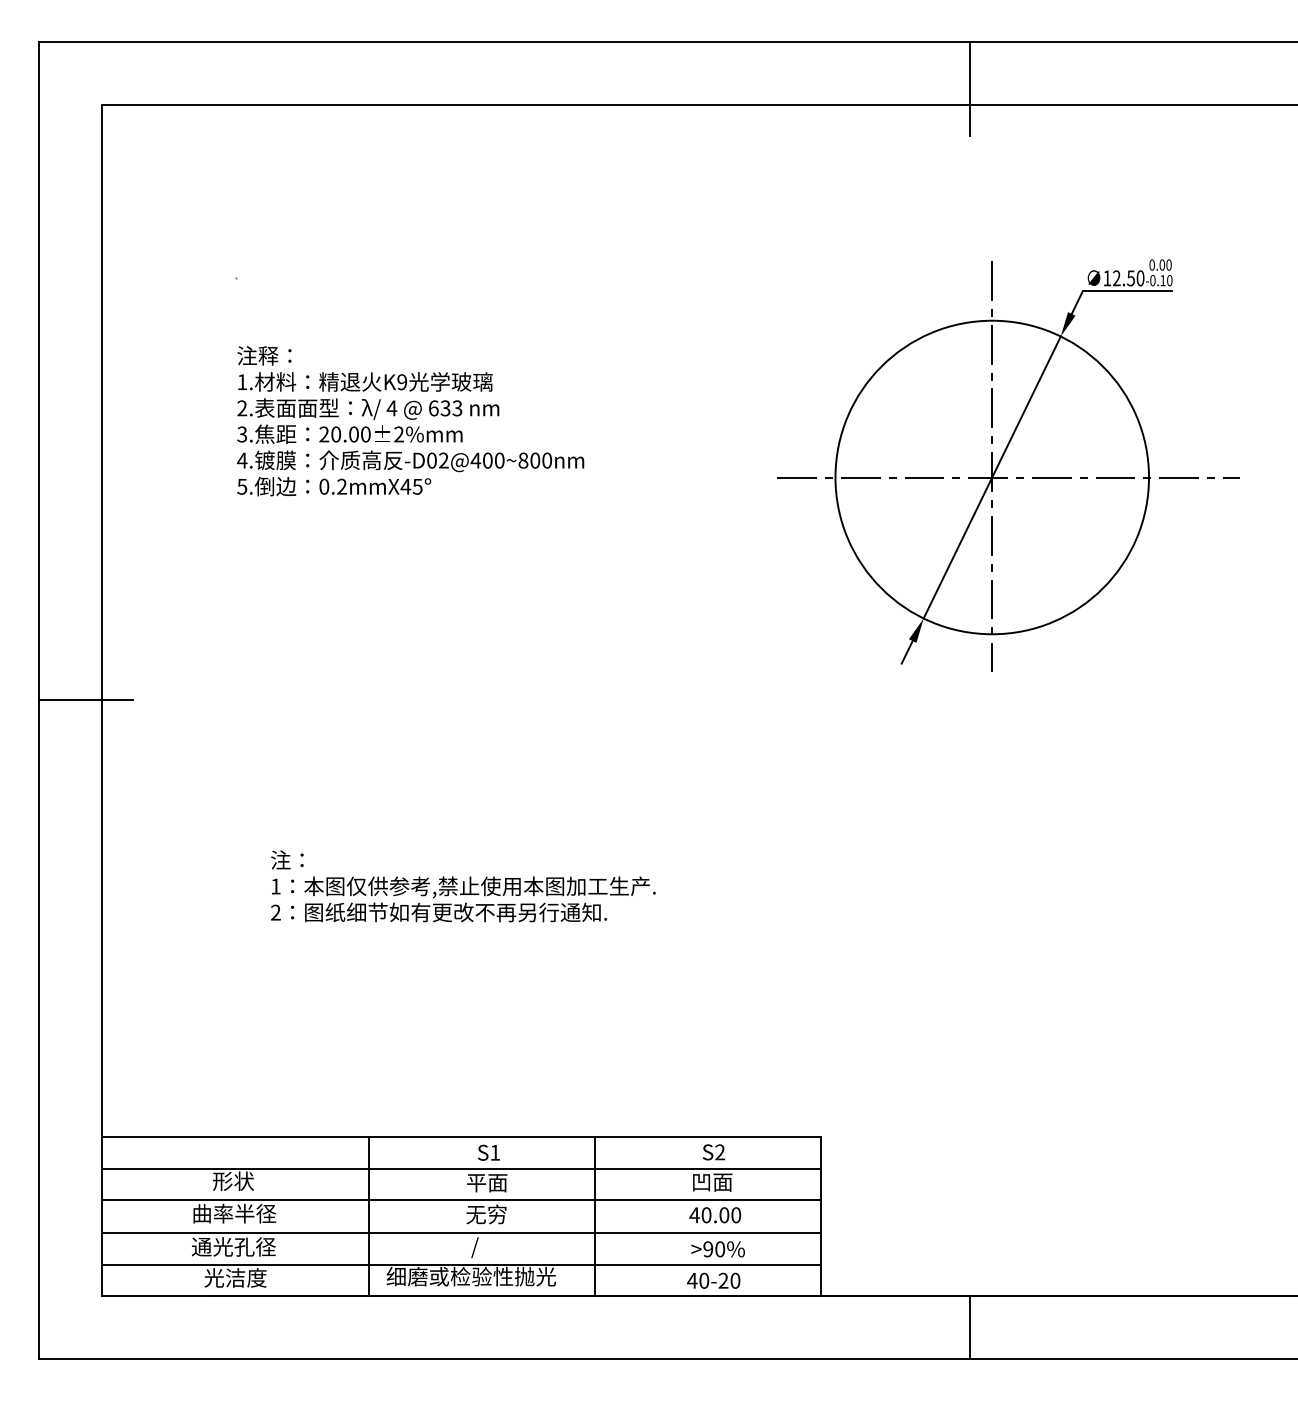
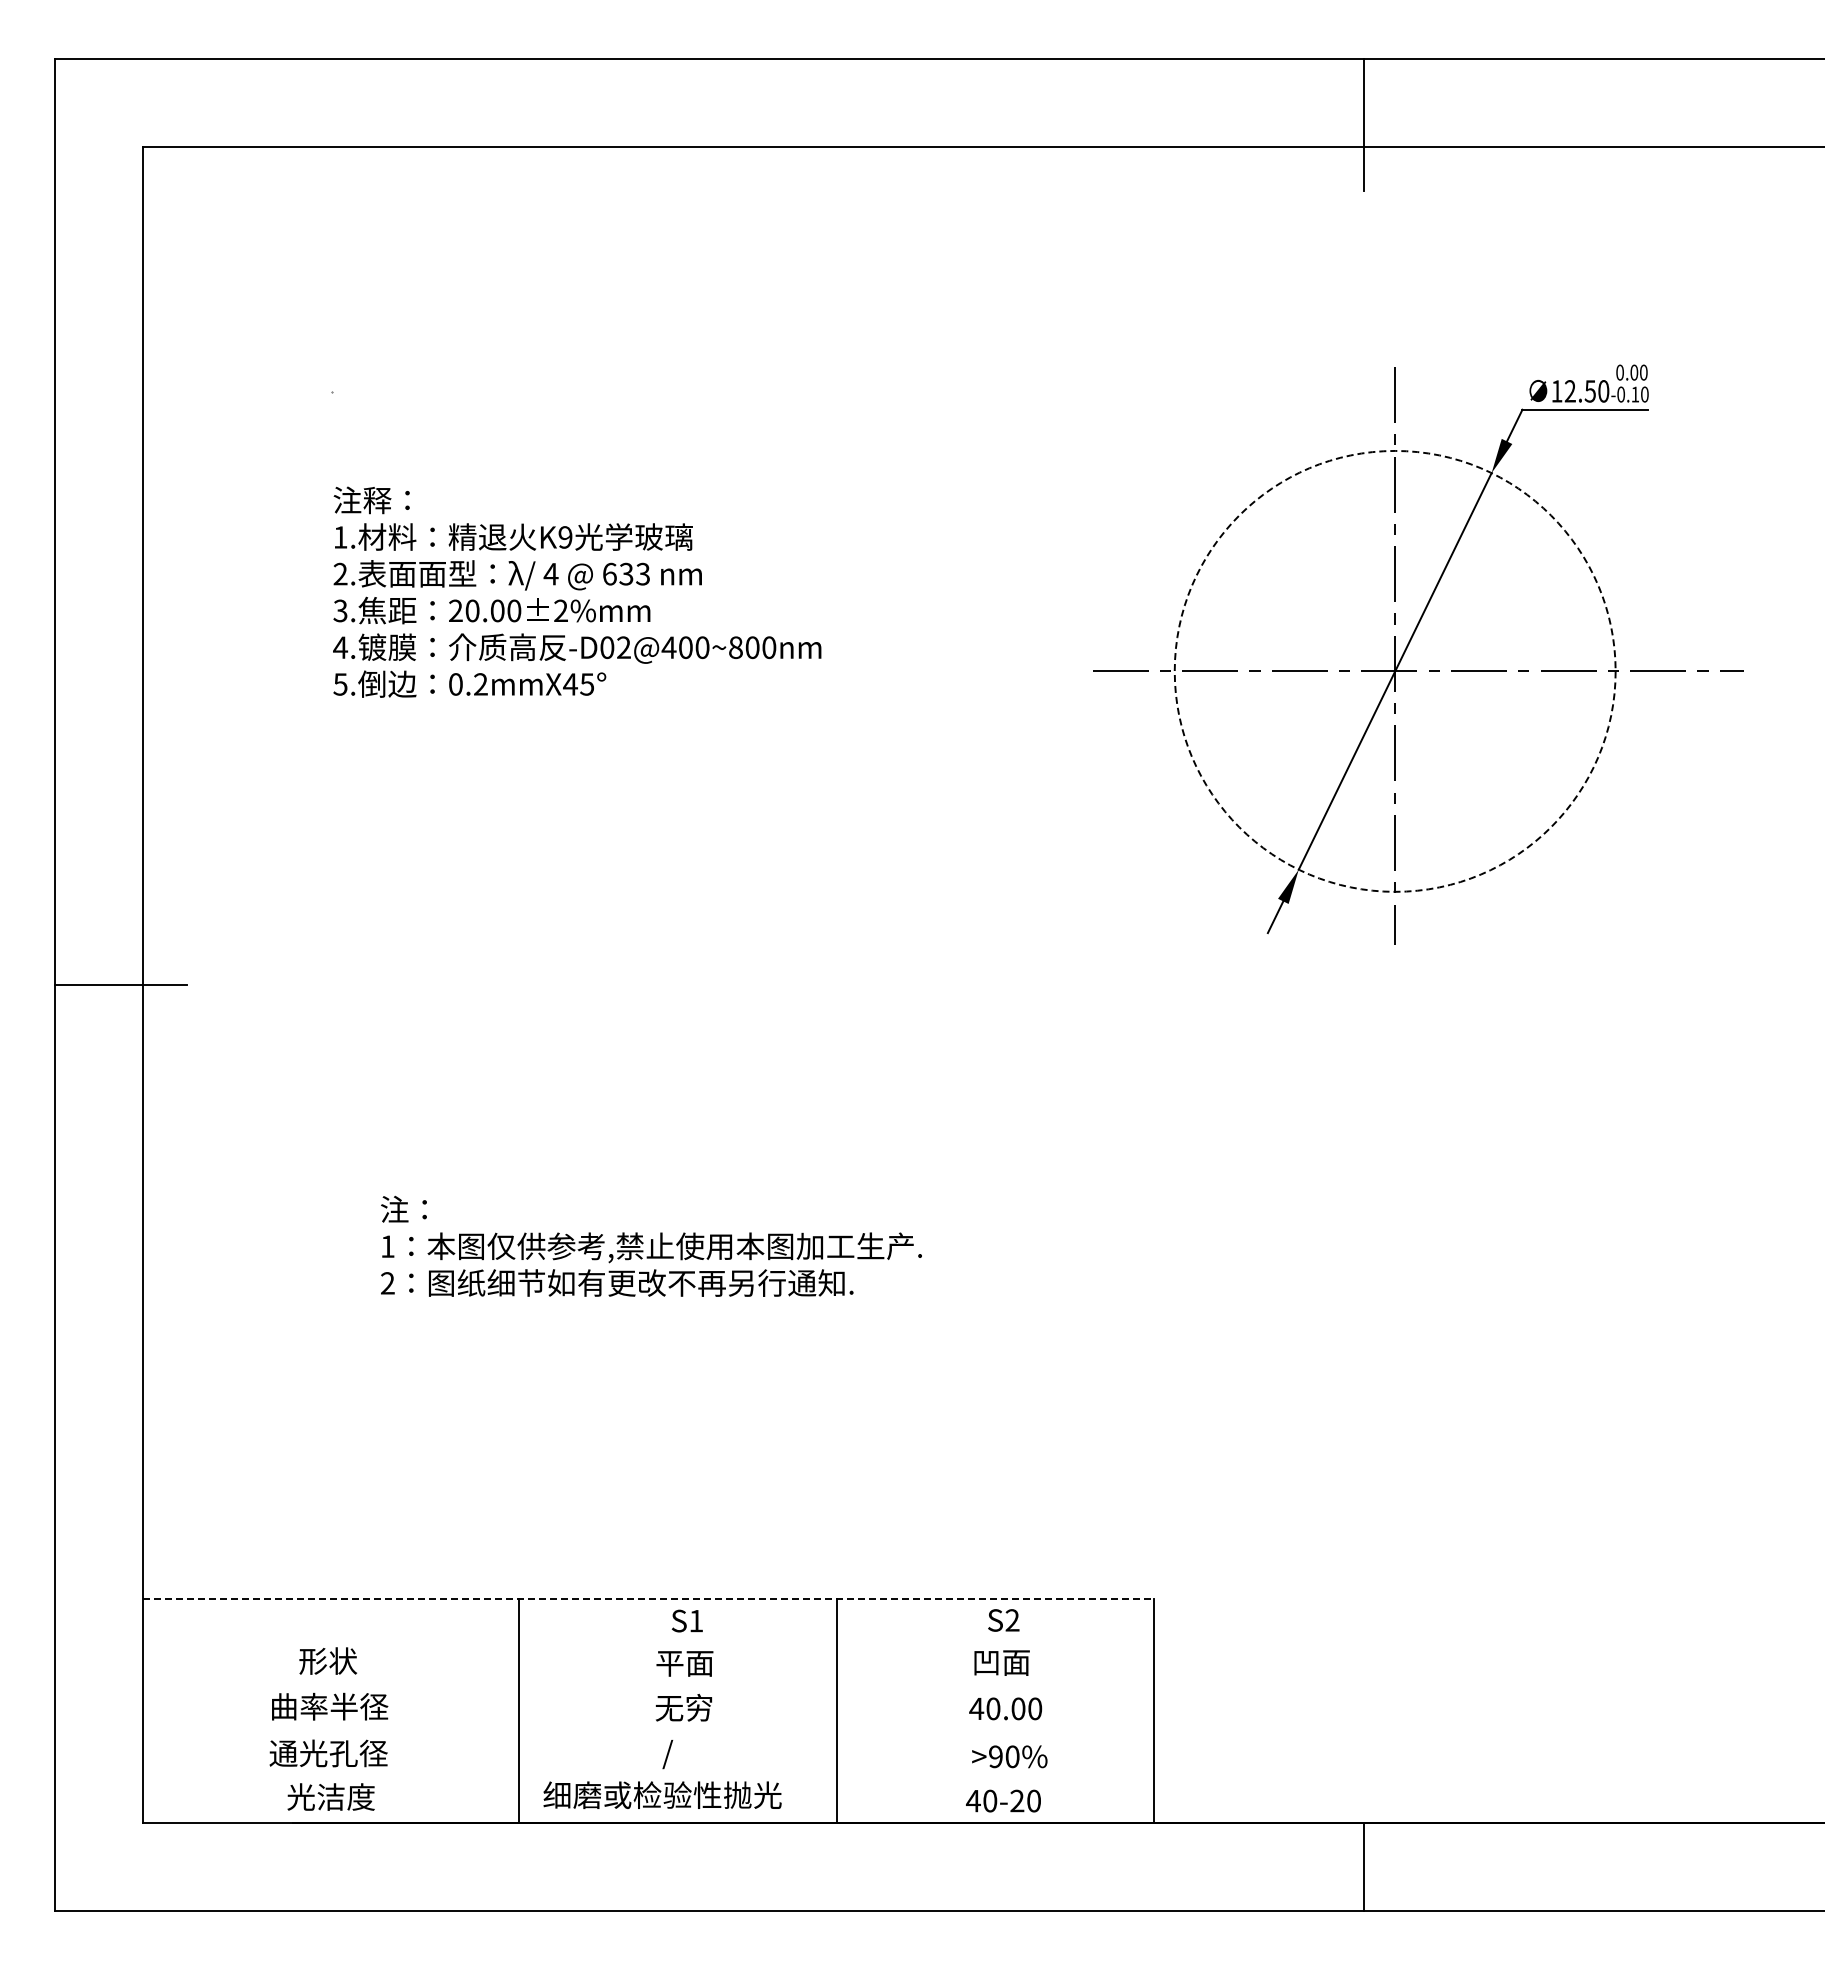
circle: (991, 476) -> (1394, 670), solid -> dashed
line: (461, 1137) -> (649, 1599), solid -> dashed
line: (461, 1168) -> (648, 1643), removed
line: (461, 1199) -> (648, 1686), removed
line: (461, 1233) -> (648, 1734), removed
line: (461, 1264) -> (648, 1778), removed

